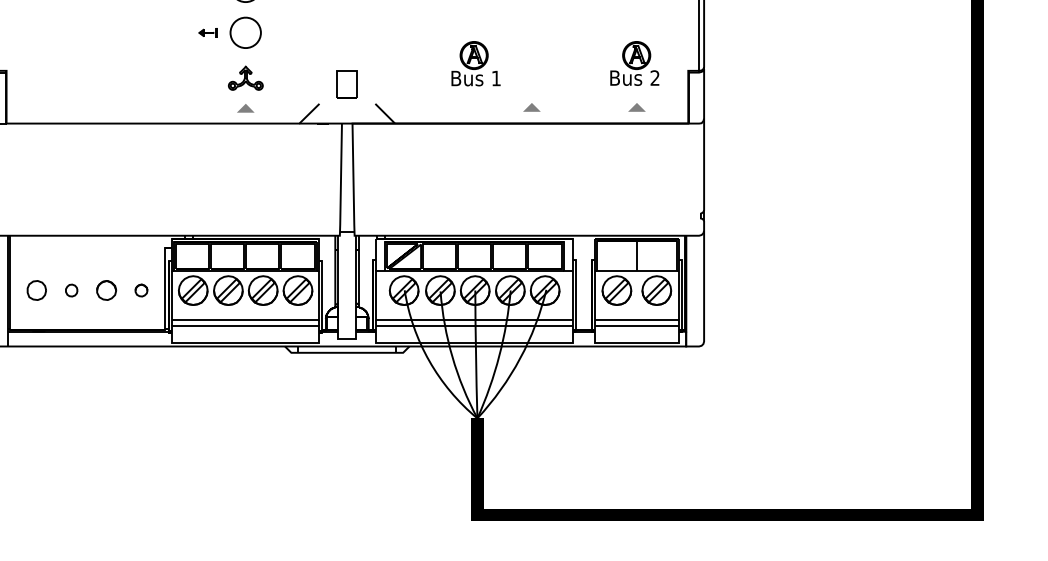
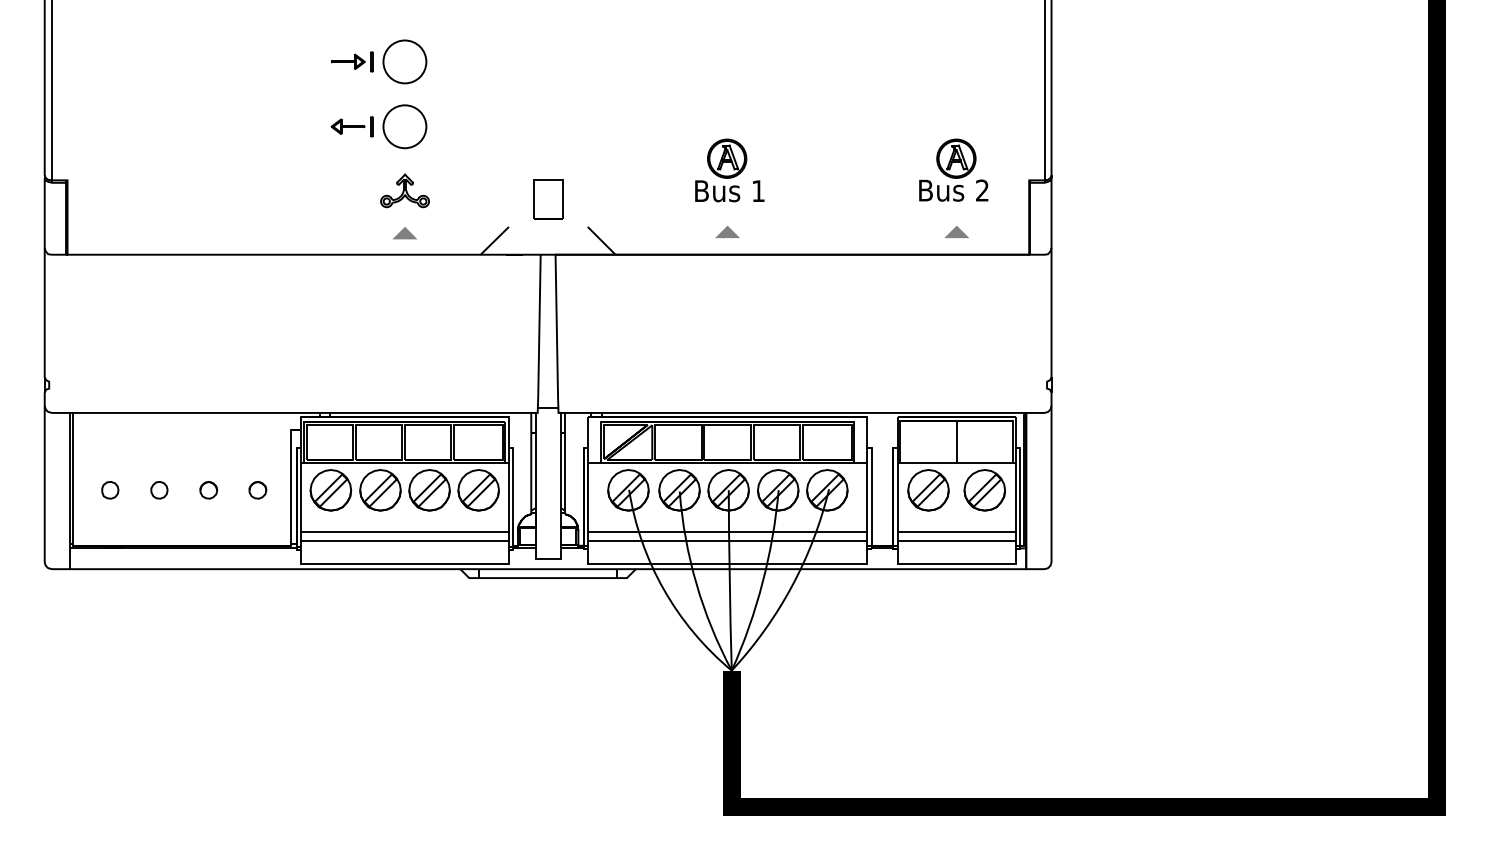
part: (207, 32) -> (351, 126), size x1.67
part: (531, 107) -> (727, 231), moved
part: (37, 290) -> (110, 490), size x0.62
part: (106, 290) -> (208, 490), size x0.62

